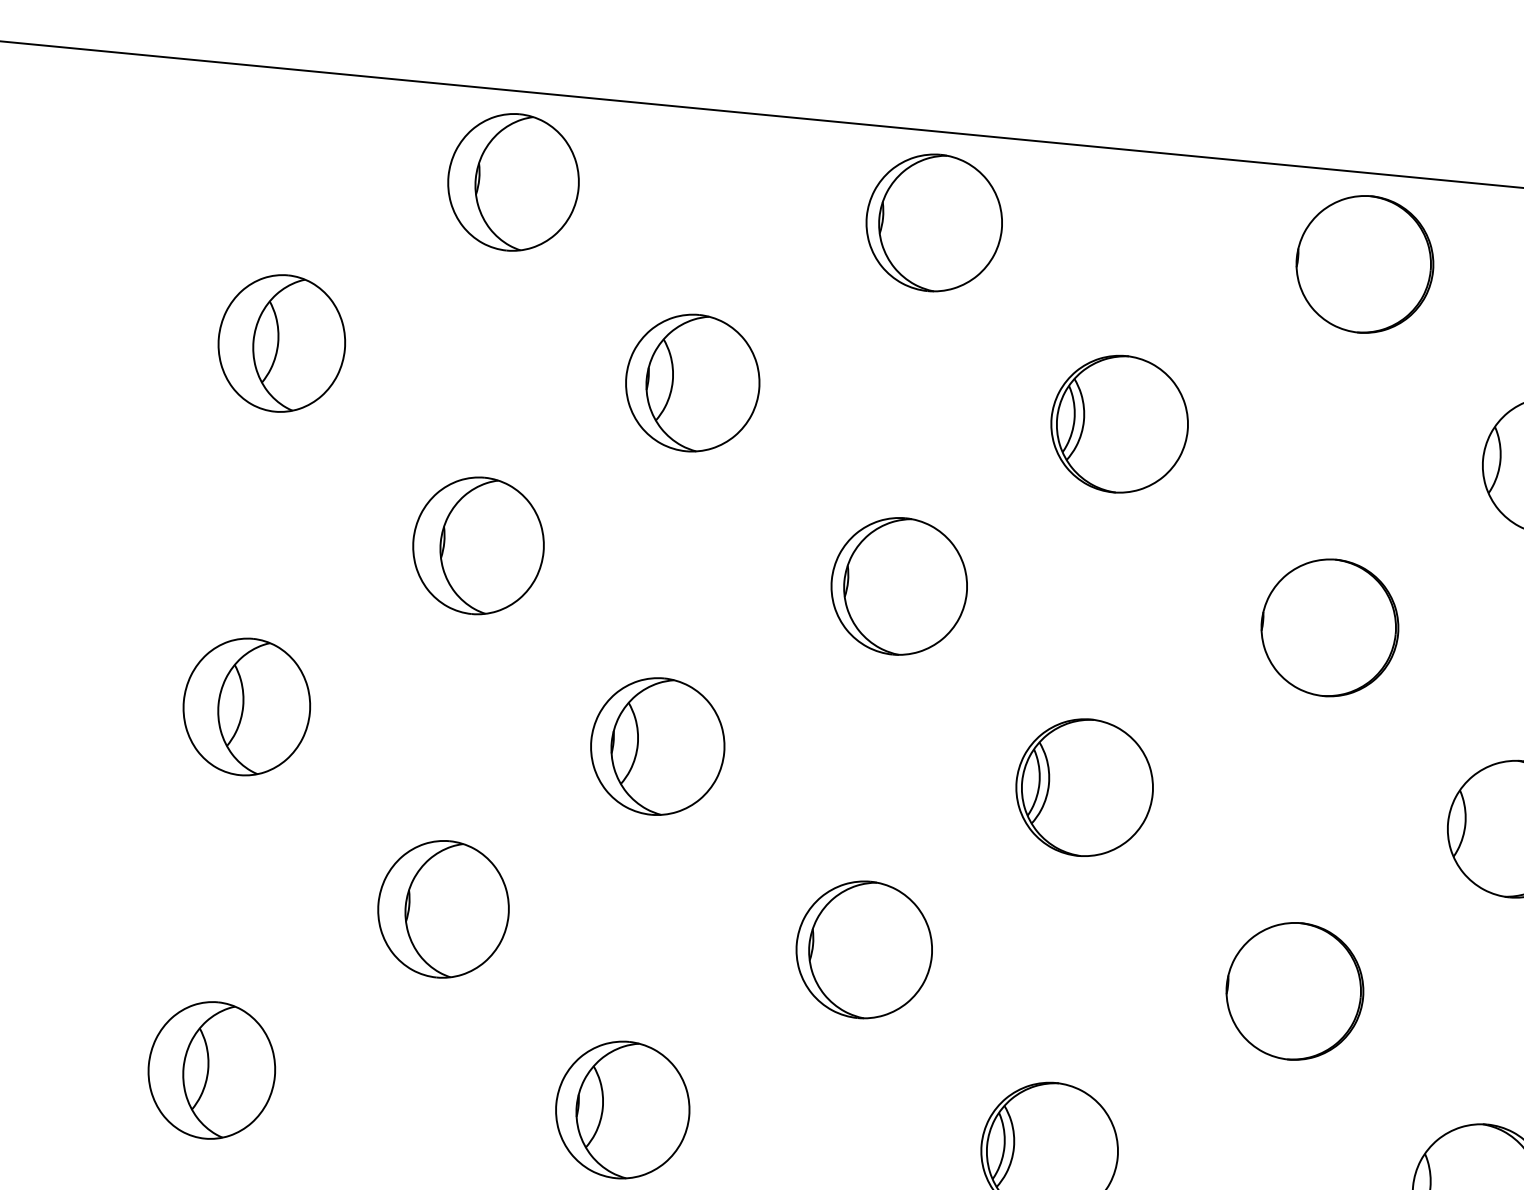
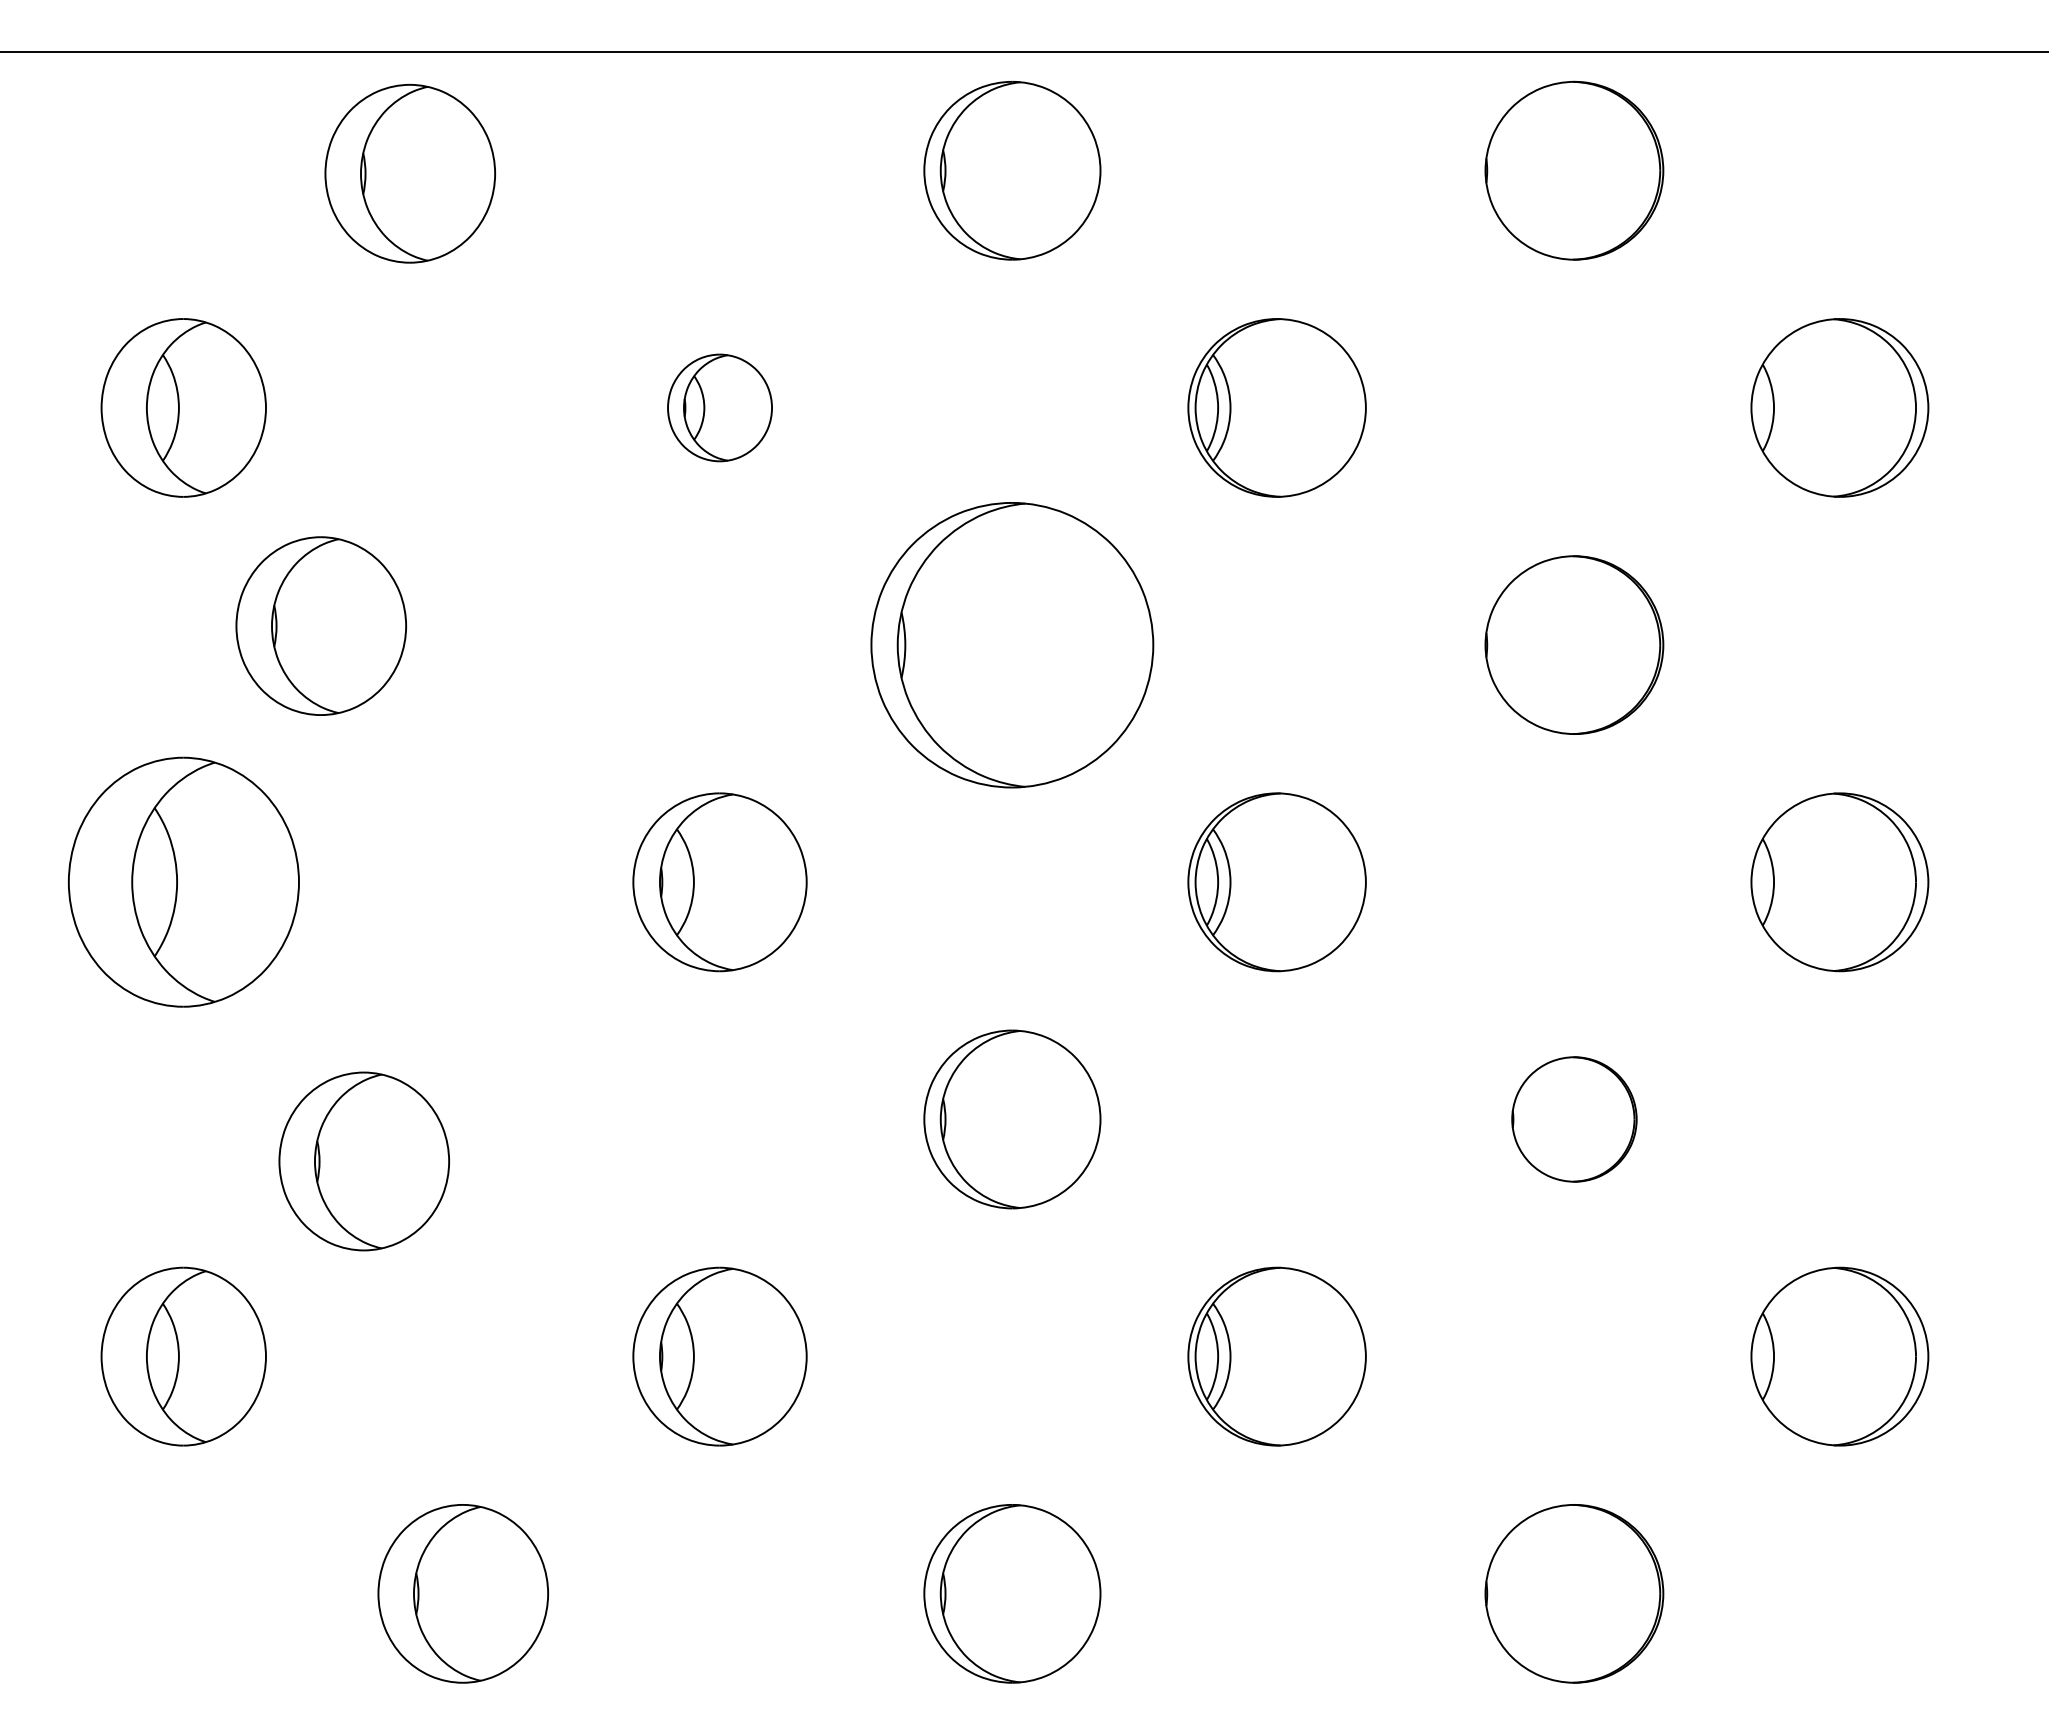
part: (512, 182) -> (409, 173), moved
part: (692, 382) -> (719, 407), size x0.6
part: (477, 545) -> (320, 625), moved
part: (899, 585) -> (1012, 644), size x1.6
part: (246, 707) -> (183, 882), size x1.4
part: (442, 909) -> (363, 1161), moved
part: (1295, 991) -> (1574, 1119), size x0.7

